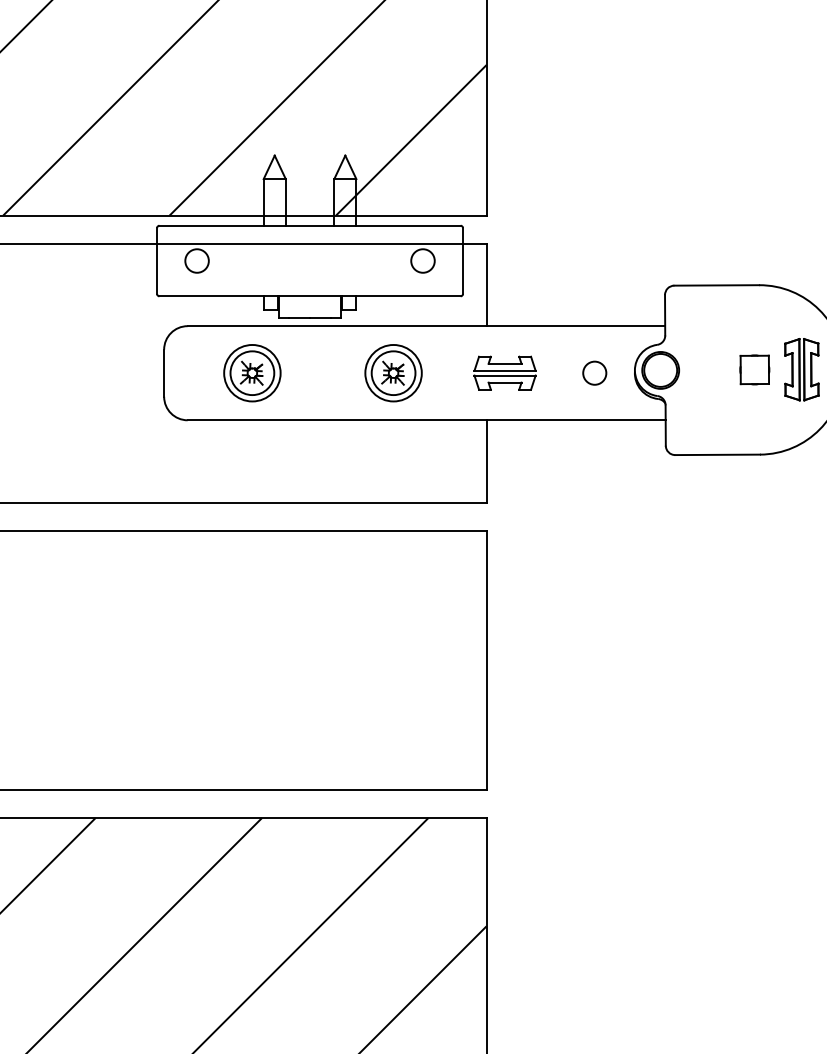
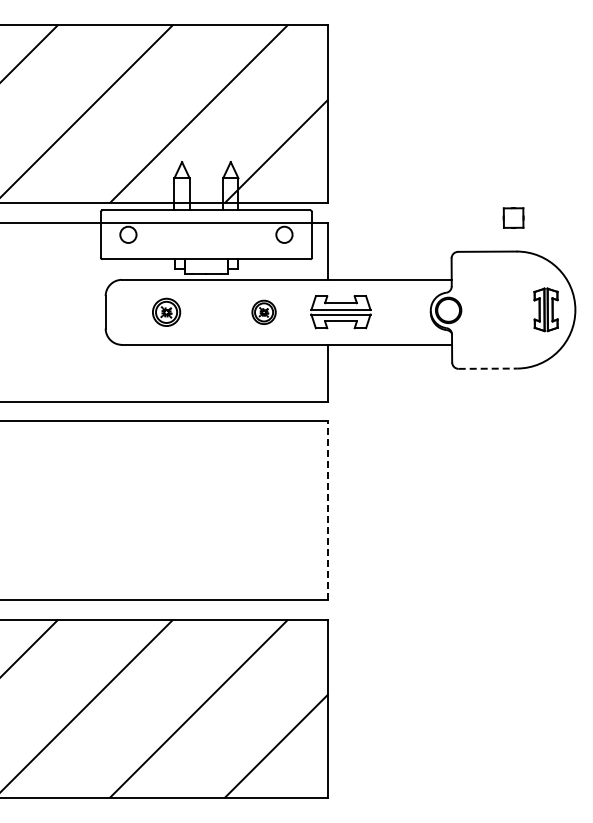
part: (754, 369) -> (513, 217), moved
part: (252, 373) -> (166, 312), size x0.7
part: (392, 373) -> (263, 312), size x0.6
part: (505, 373) -> (341, 312), size x1.4
circle: (593, 373) -> (402, 312), removed
line: (718, 454) -> (488, 368), solid -> dashed
line: (486, 660) -> (328, 510), solid -> dashed

